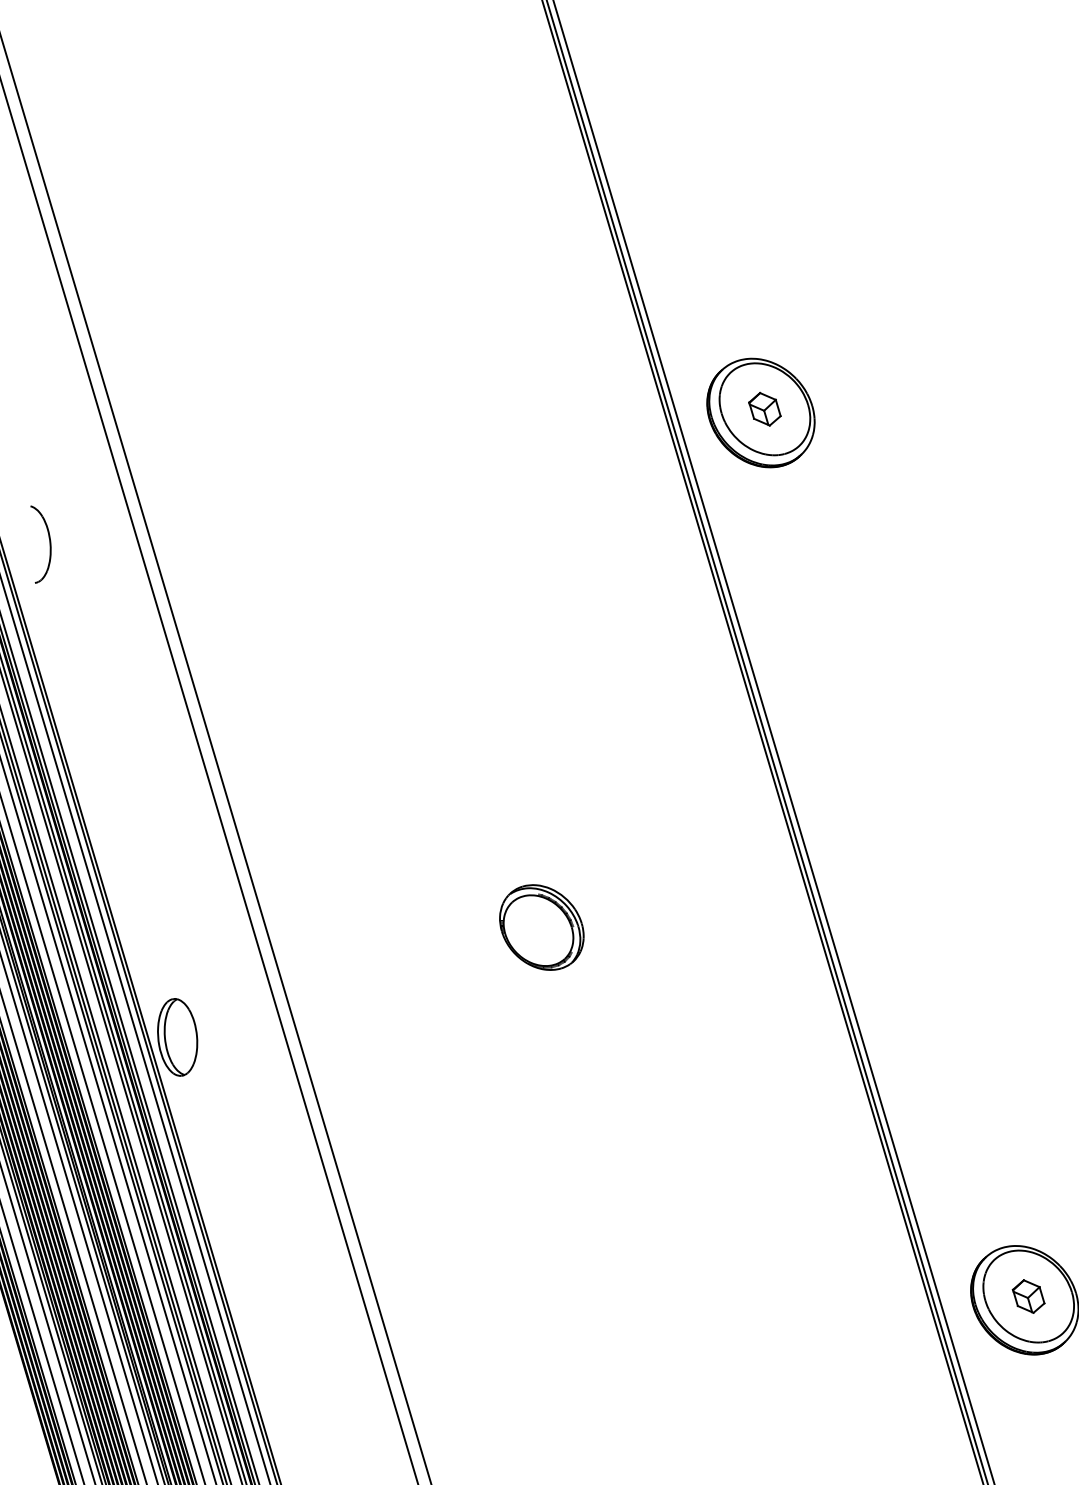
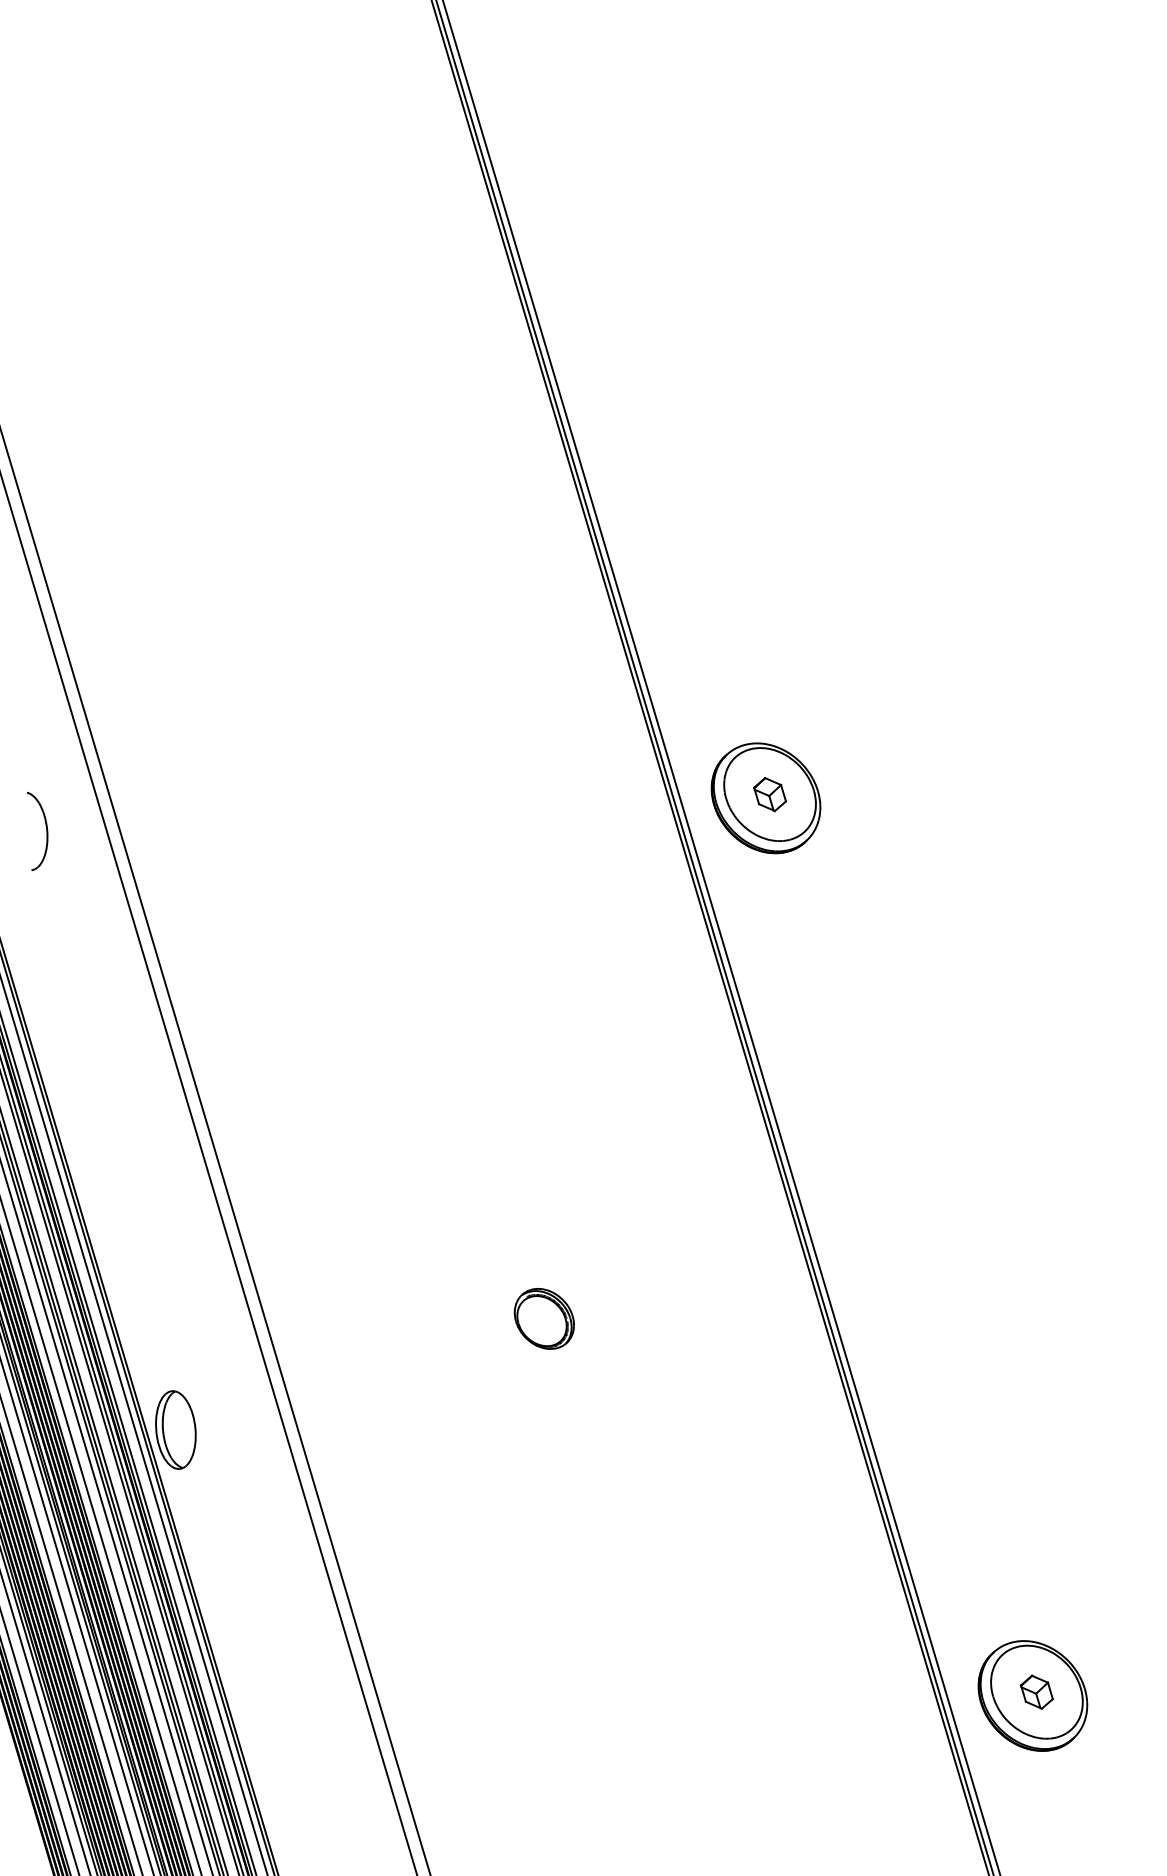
part: (49, 544) -> (46, 831), moved
part: (541, 927) -> (544, 1318), size x0.7

